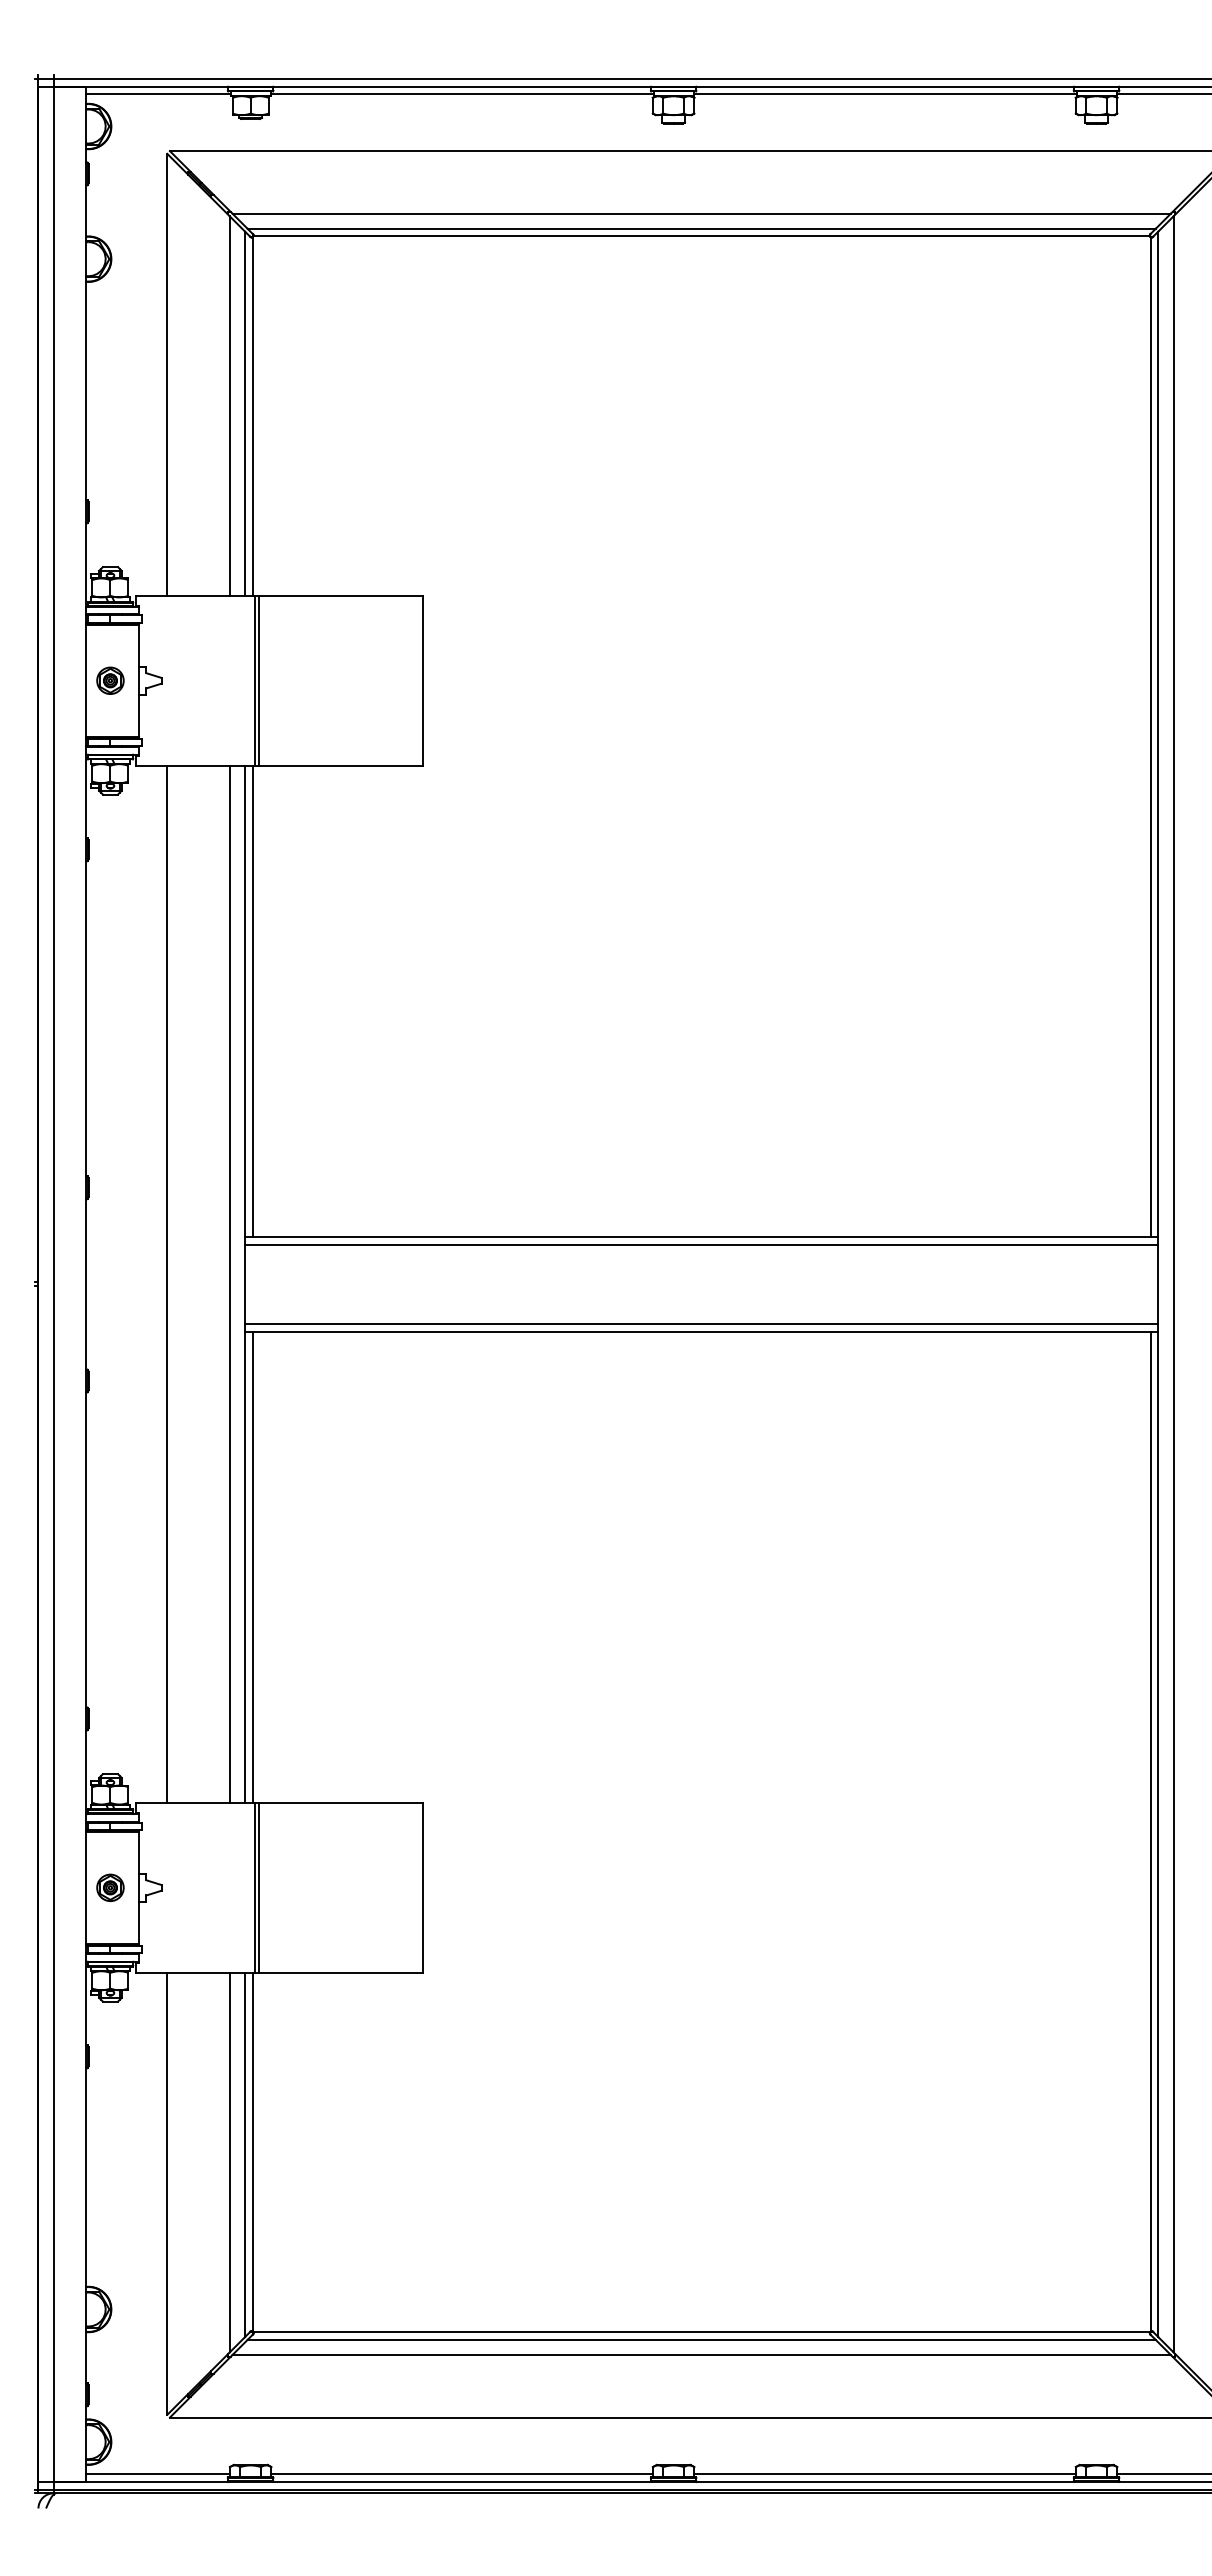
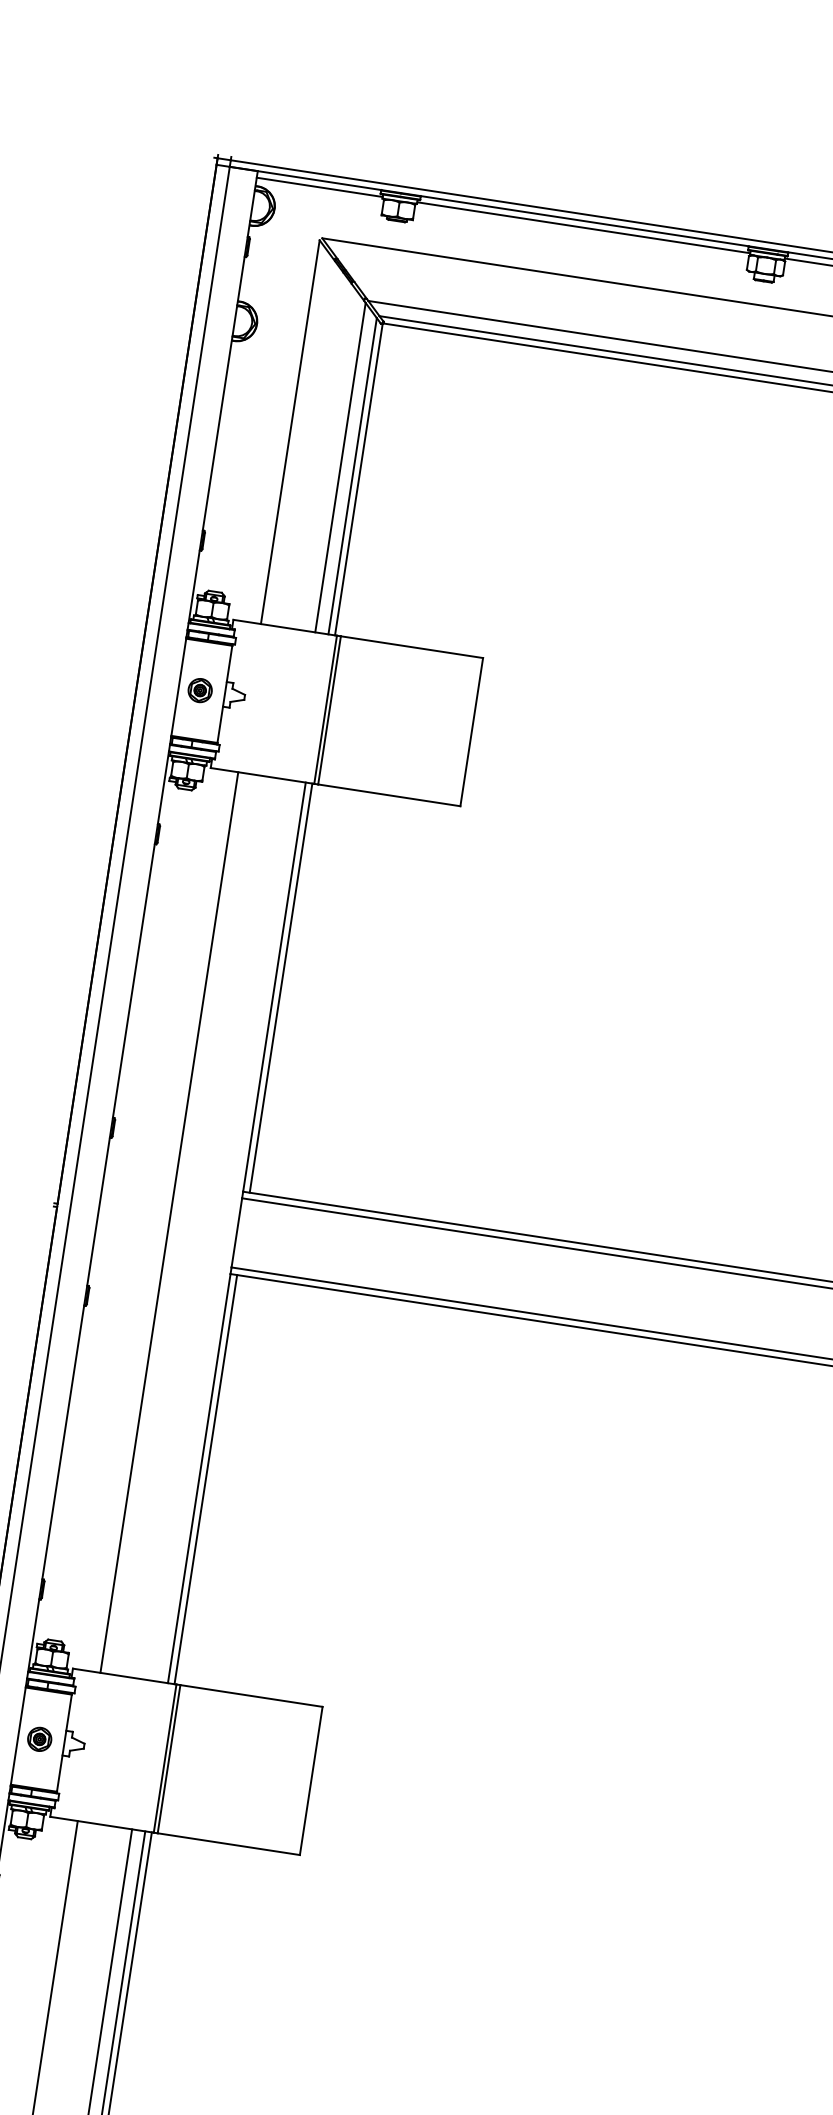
line: (229, 1284) -> (223, 1230), removed

